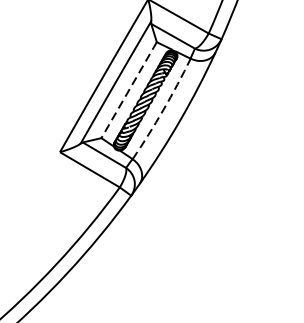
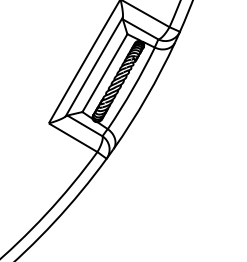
line: (128, 90) -> (104, 73), dashed -> solid
arc: (163, 110) -> (132, 89), dashed -> solid

